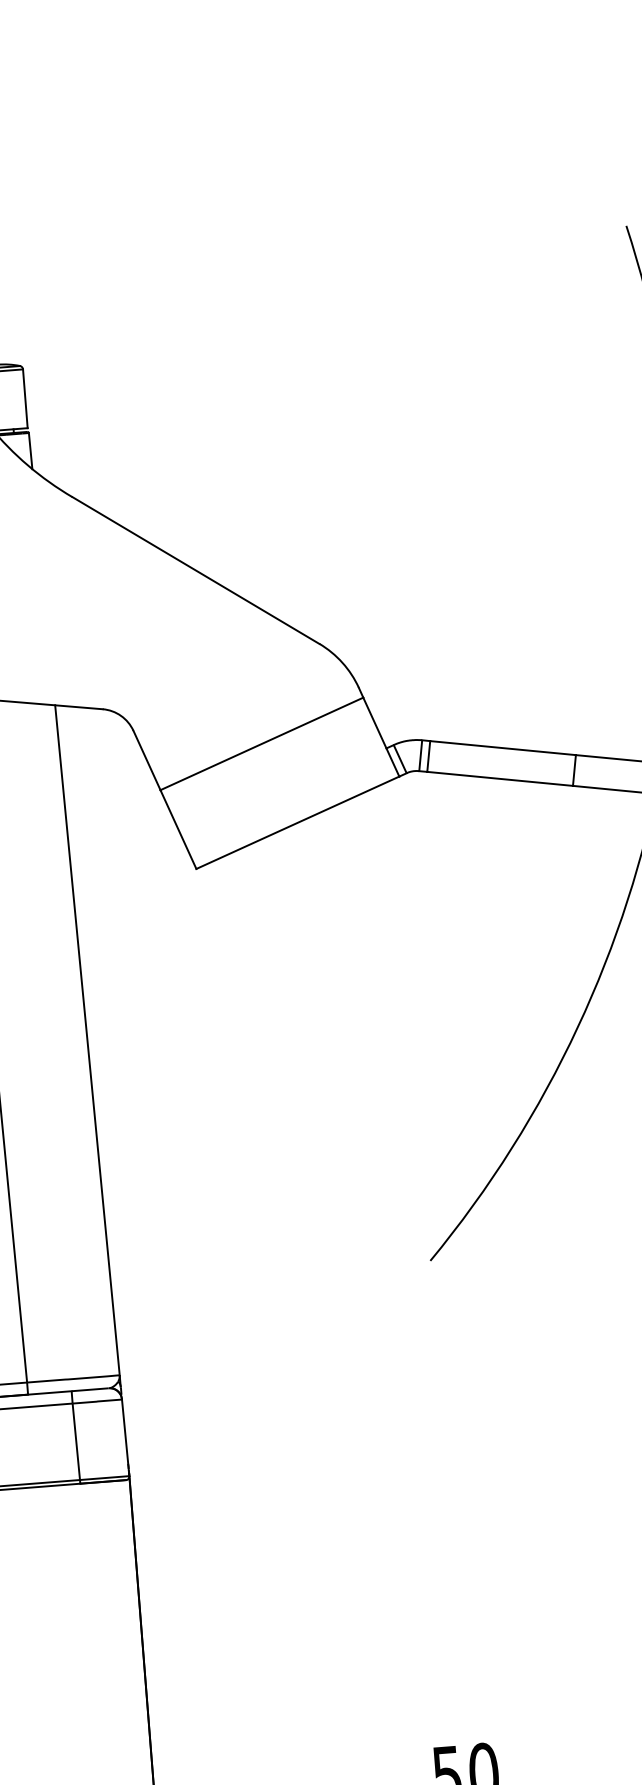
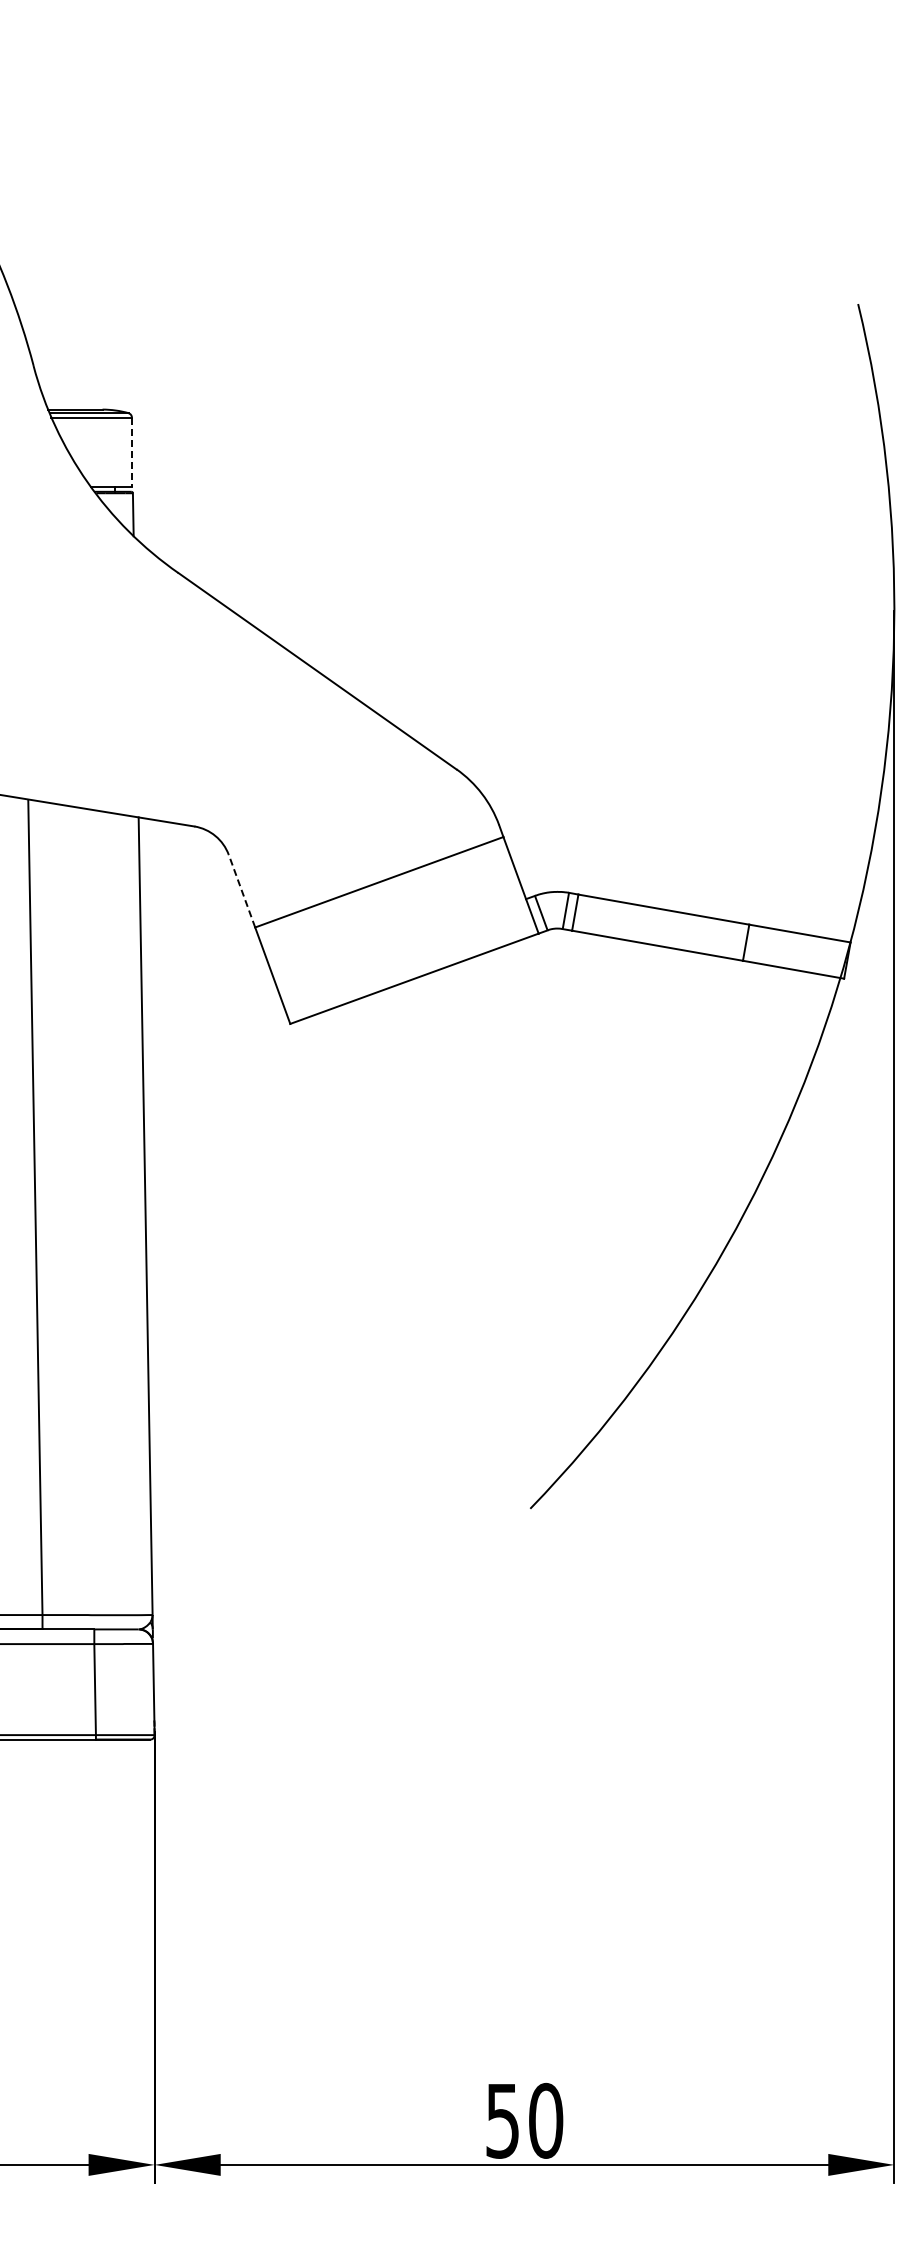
line: (25, 398) -> (131, 452), solid -> dashed
line: (147, 760) -> (242, 891), solid -> dashed

